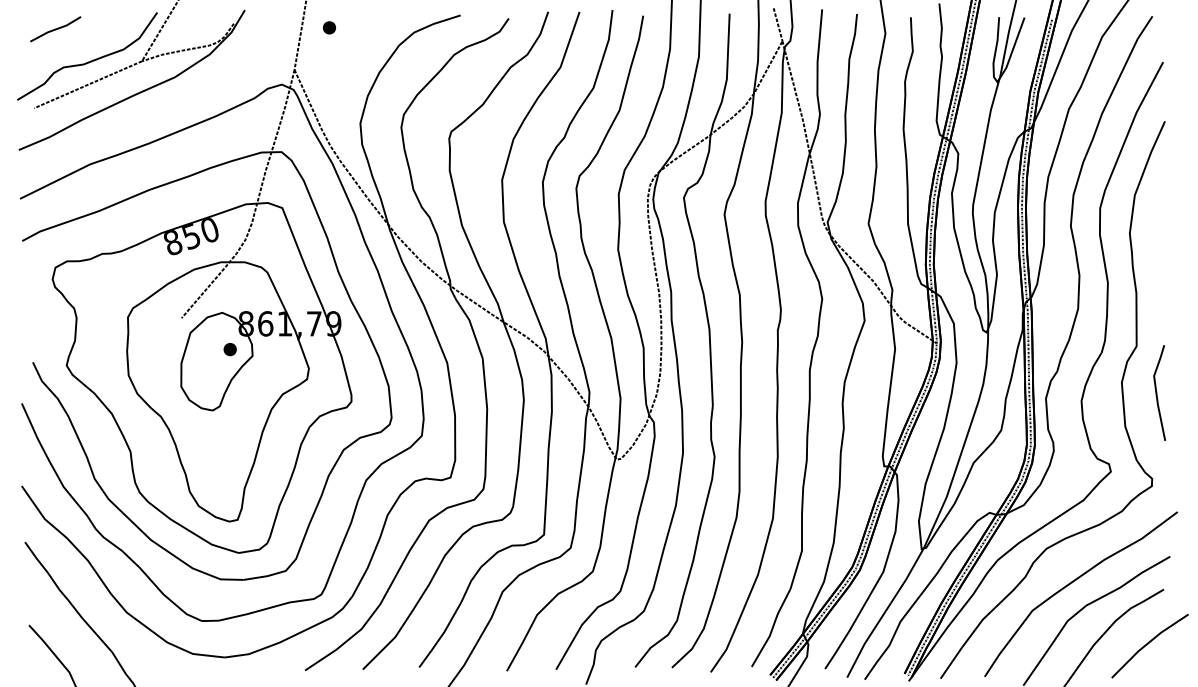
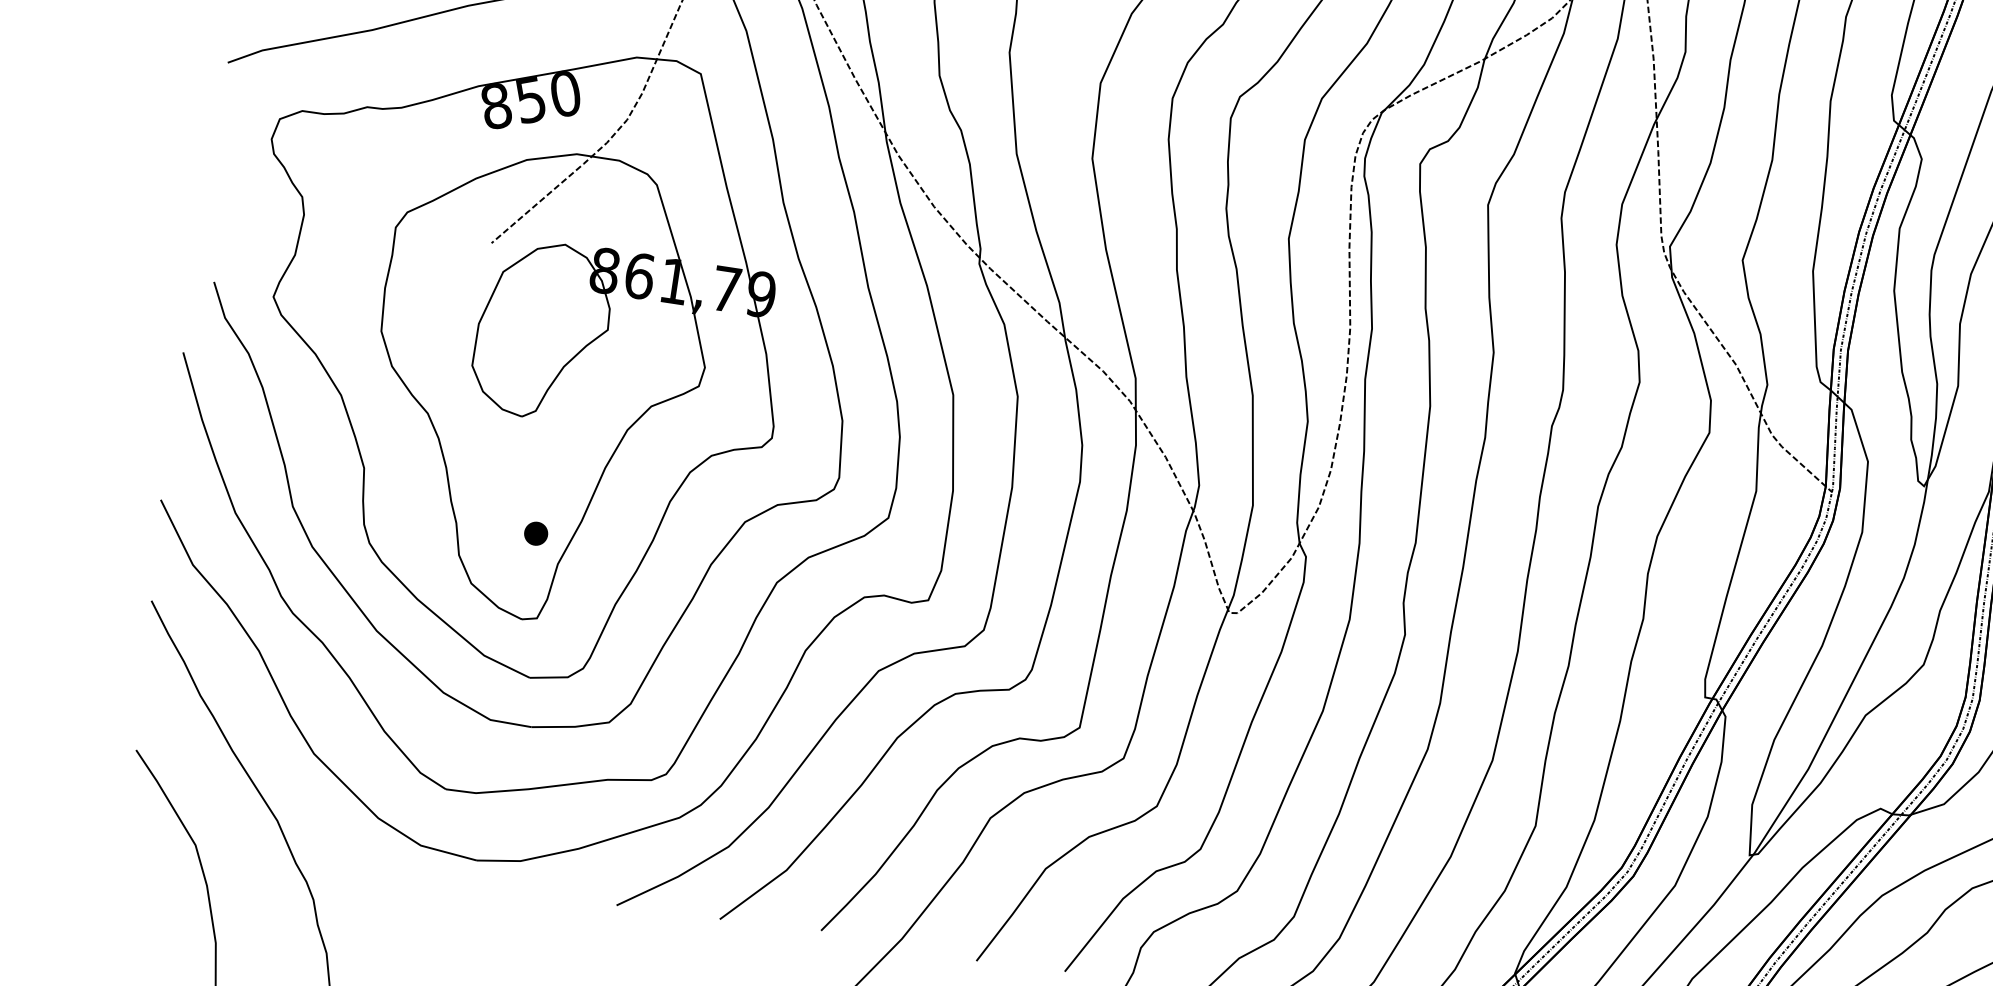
part: (229, 349) -> (534, 533), moved

